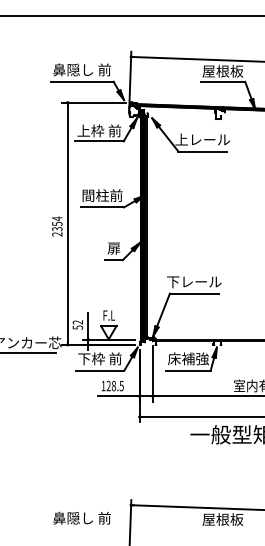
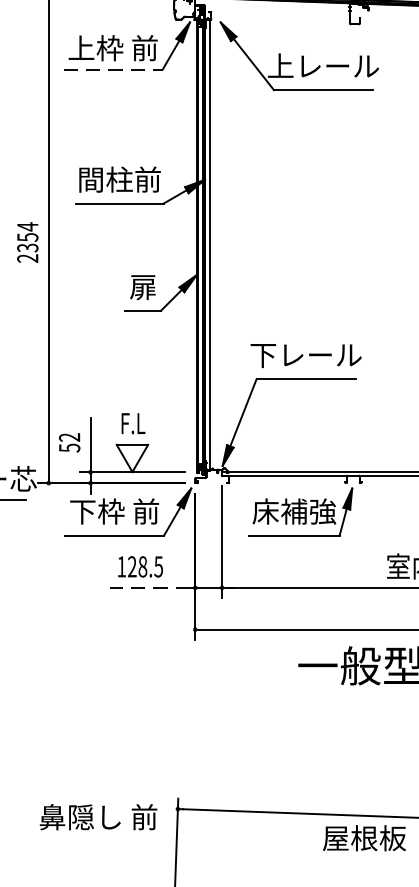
line: (99, 141) -> (113, 69), solid -> dashed
line: (117, 396) -> (150, 588), solid -> dashed
text: (81, 517) -> (97, 815), moved

